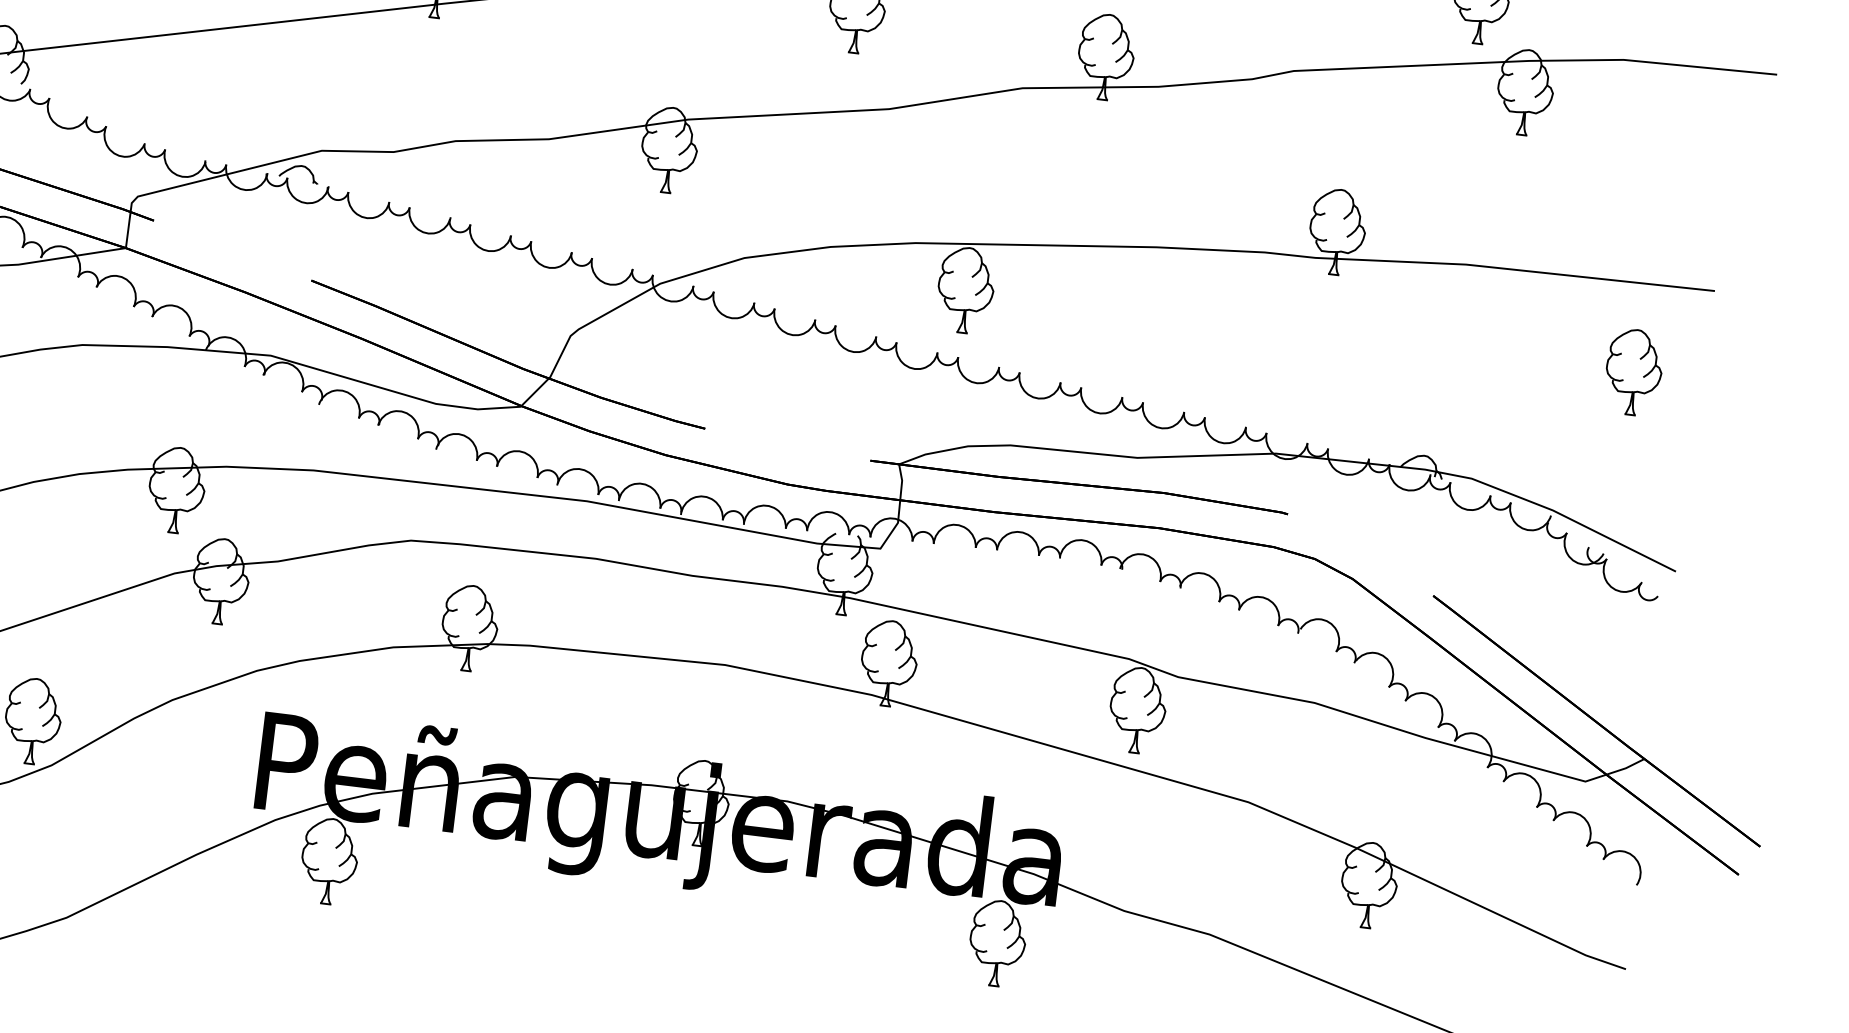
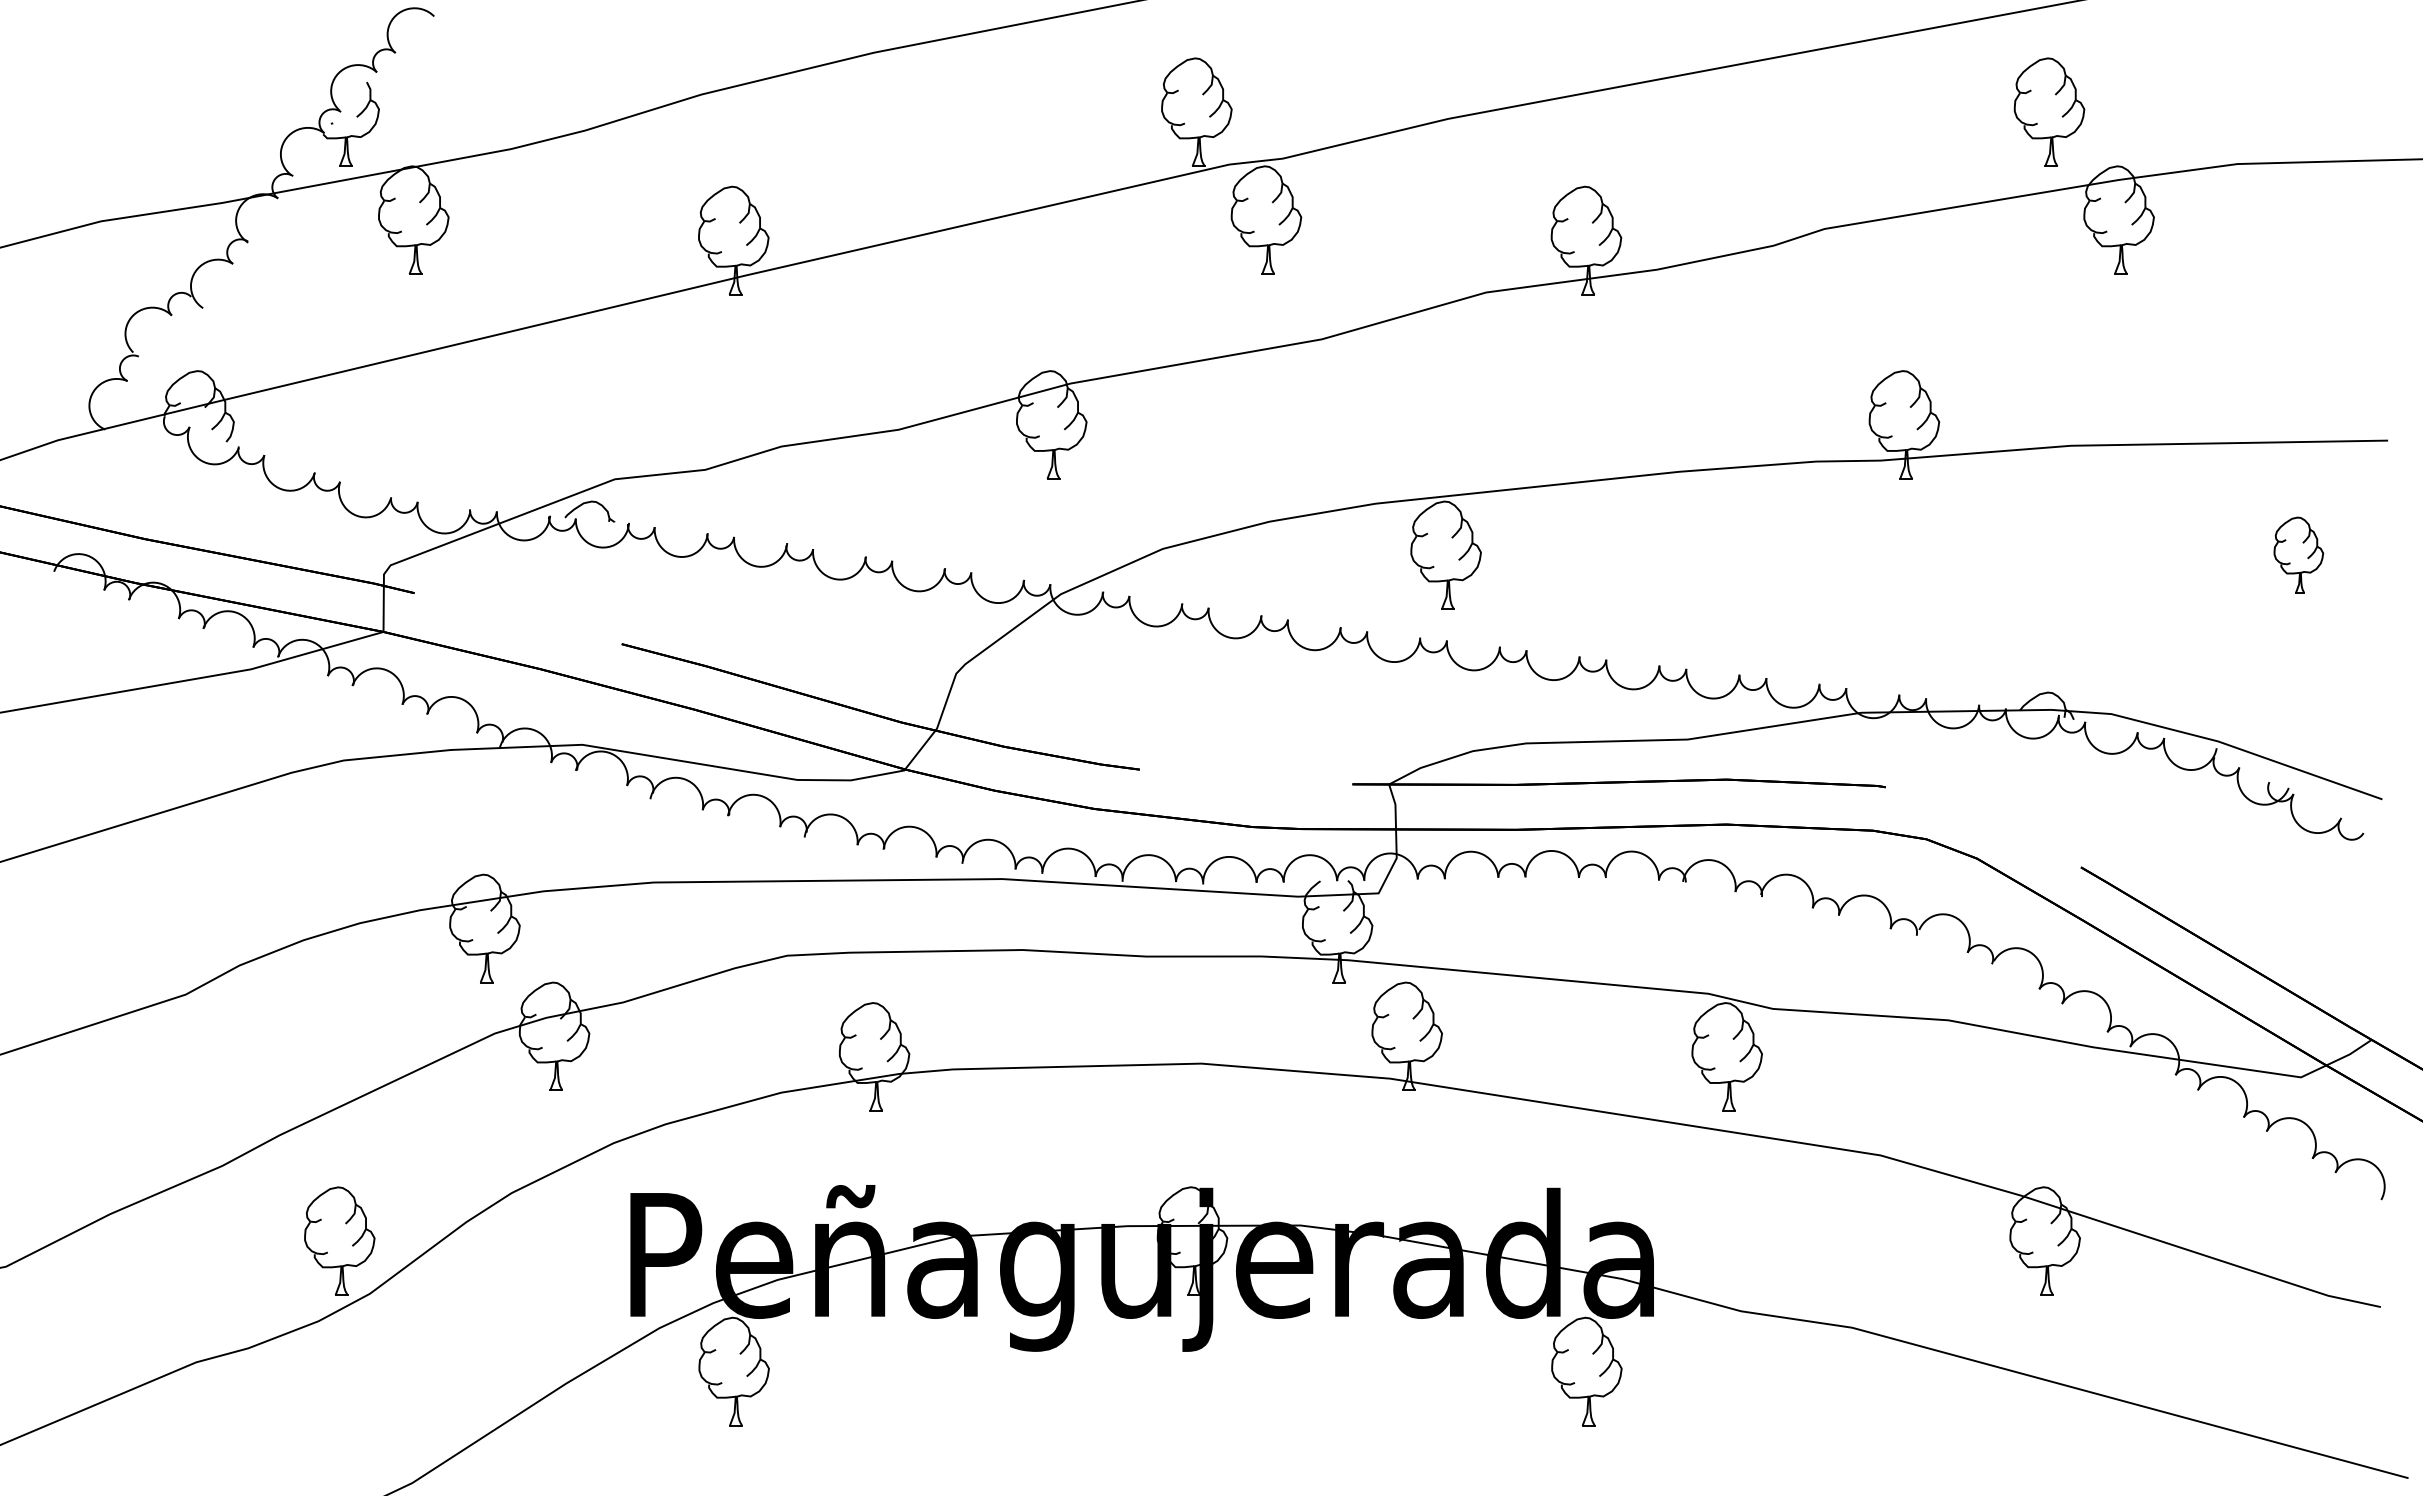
part: (1633, 371) -> (2298, 554), size x0.7

